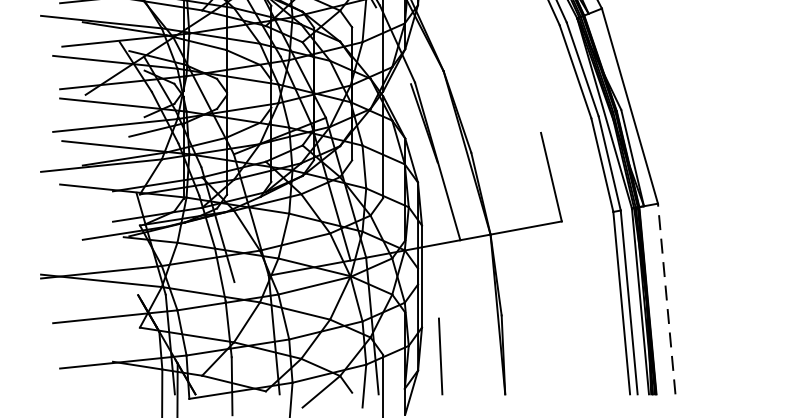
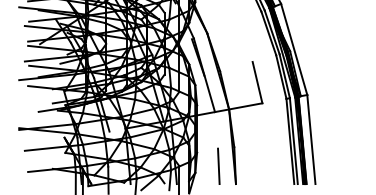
line: (666, 298) -> (311, 139), dashed -> solid
line: (439, 354) -> (218, 165), moved

